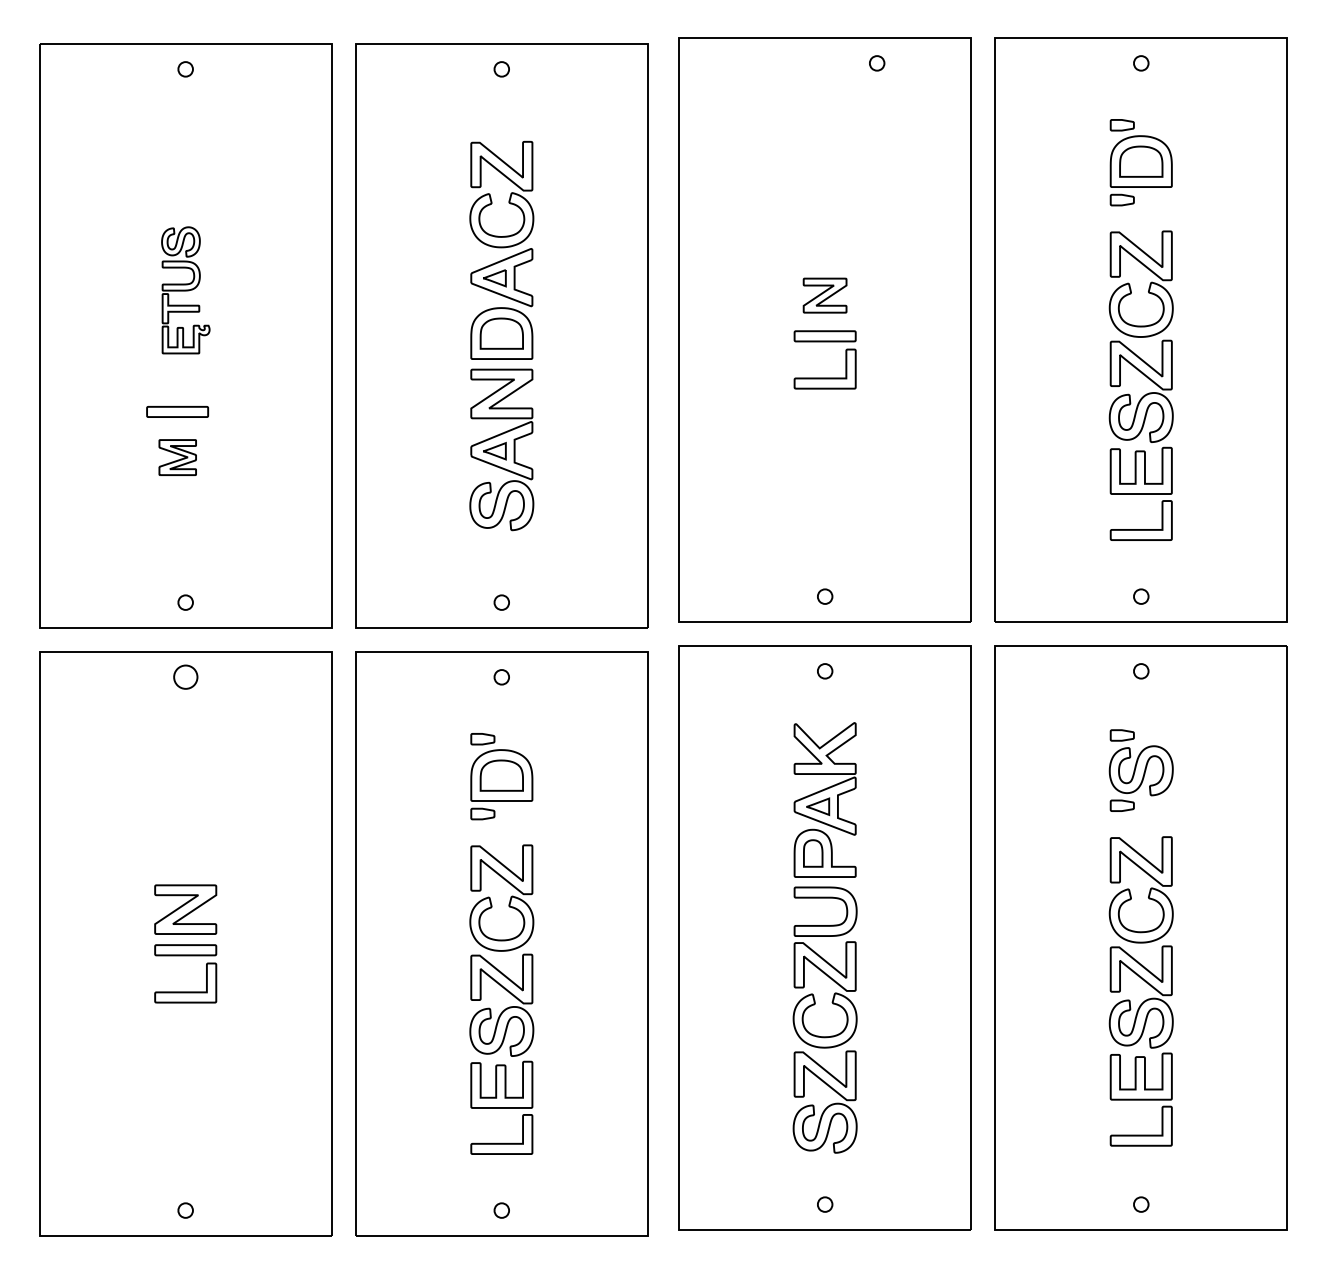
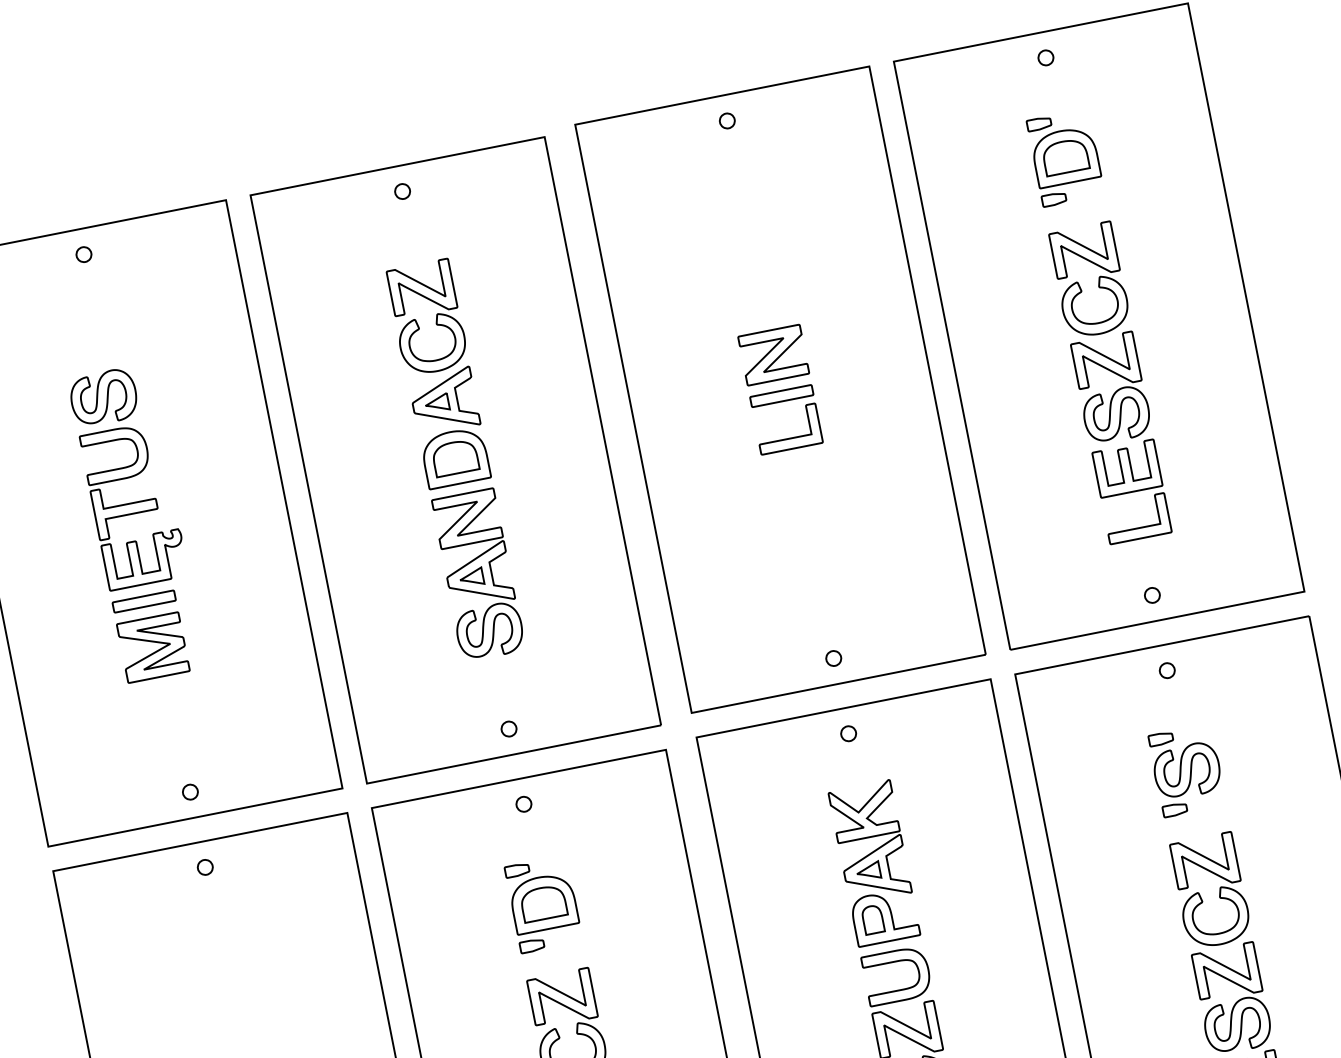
part: (877, 63) -> (727, 121), moved
part: (185, 290) -> (127, 477), size x1.67
part: (824, 295) -> (772, 355), size x1.43
part: (177, 457) -> (153, 647), size x1.67
part: (185, 677) -> (205, 867), size x0.62

